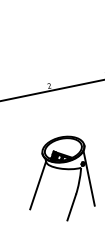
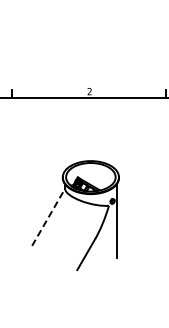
line: (37, 185) -> (48, 216), solid -> dashed

